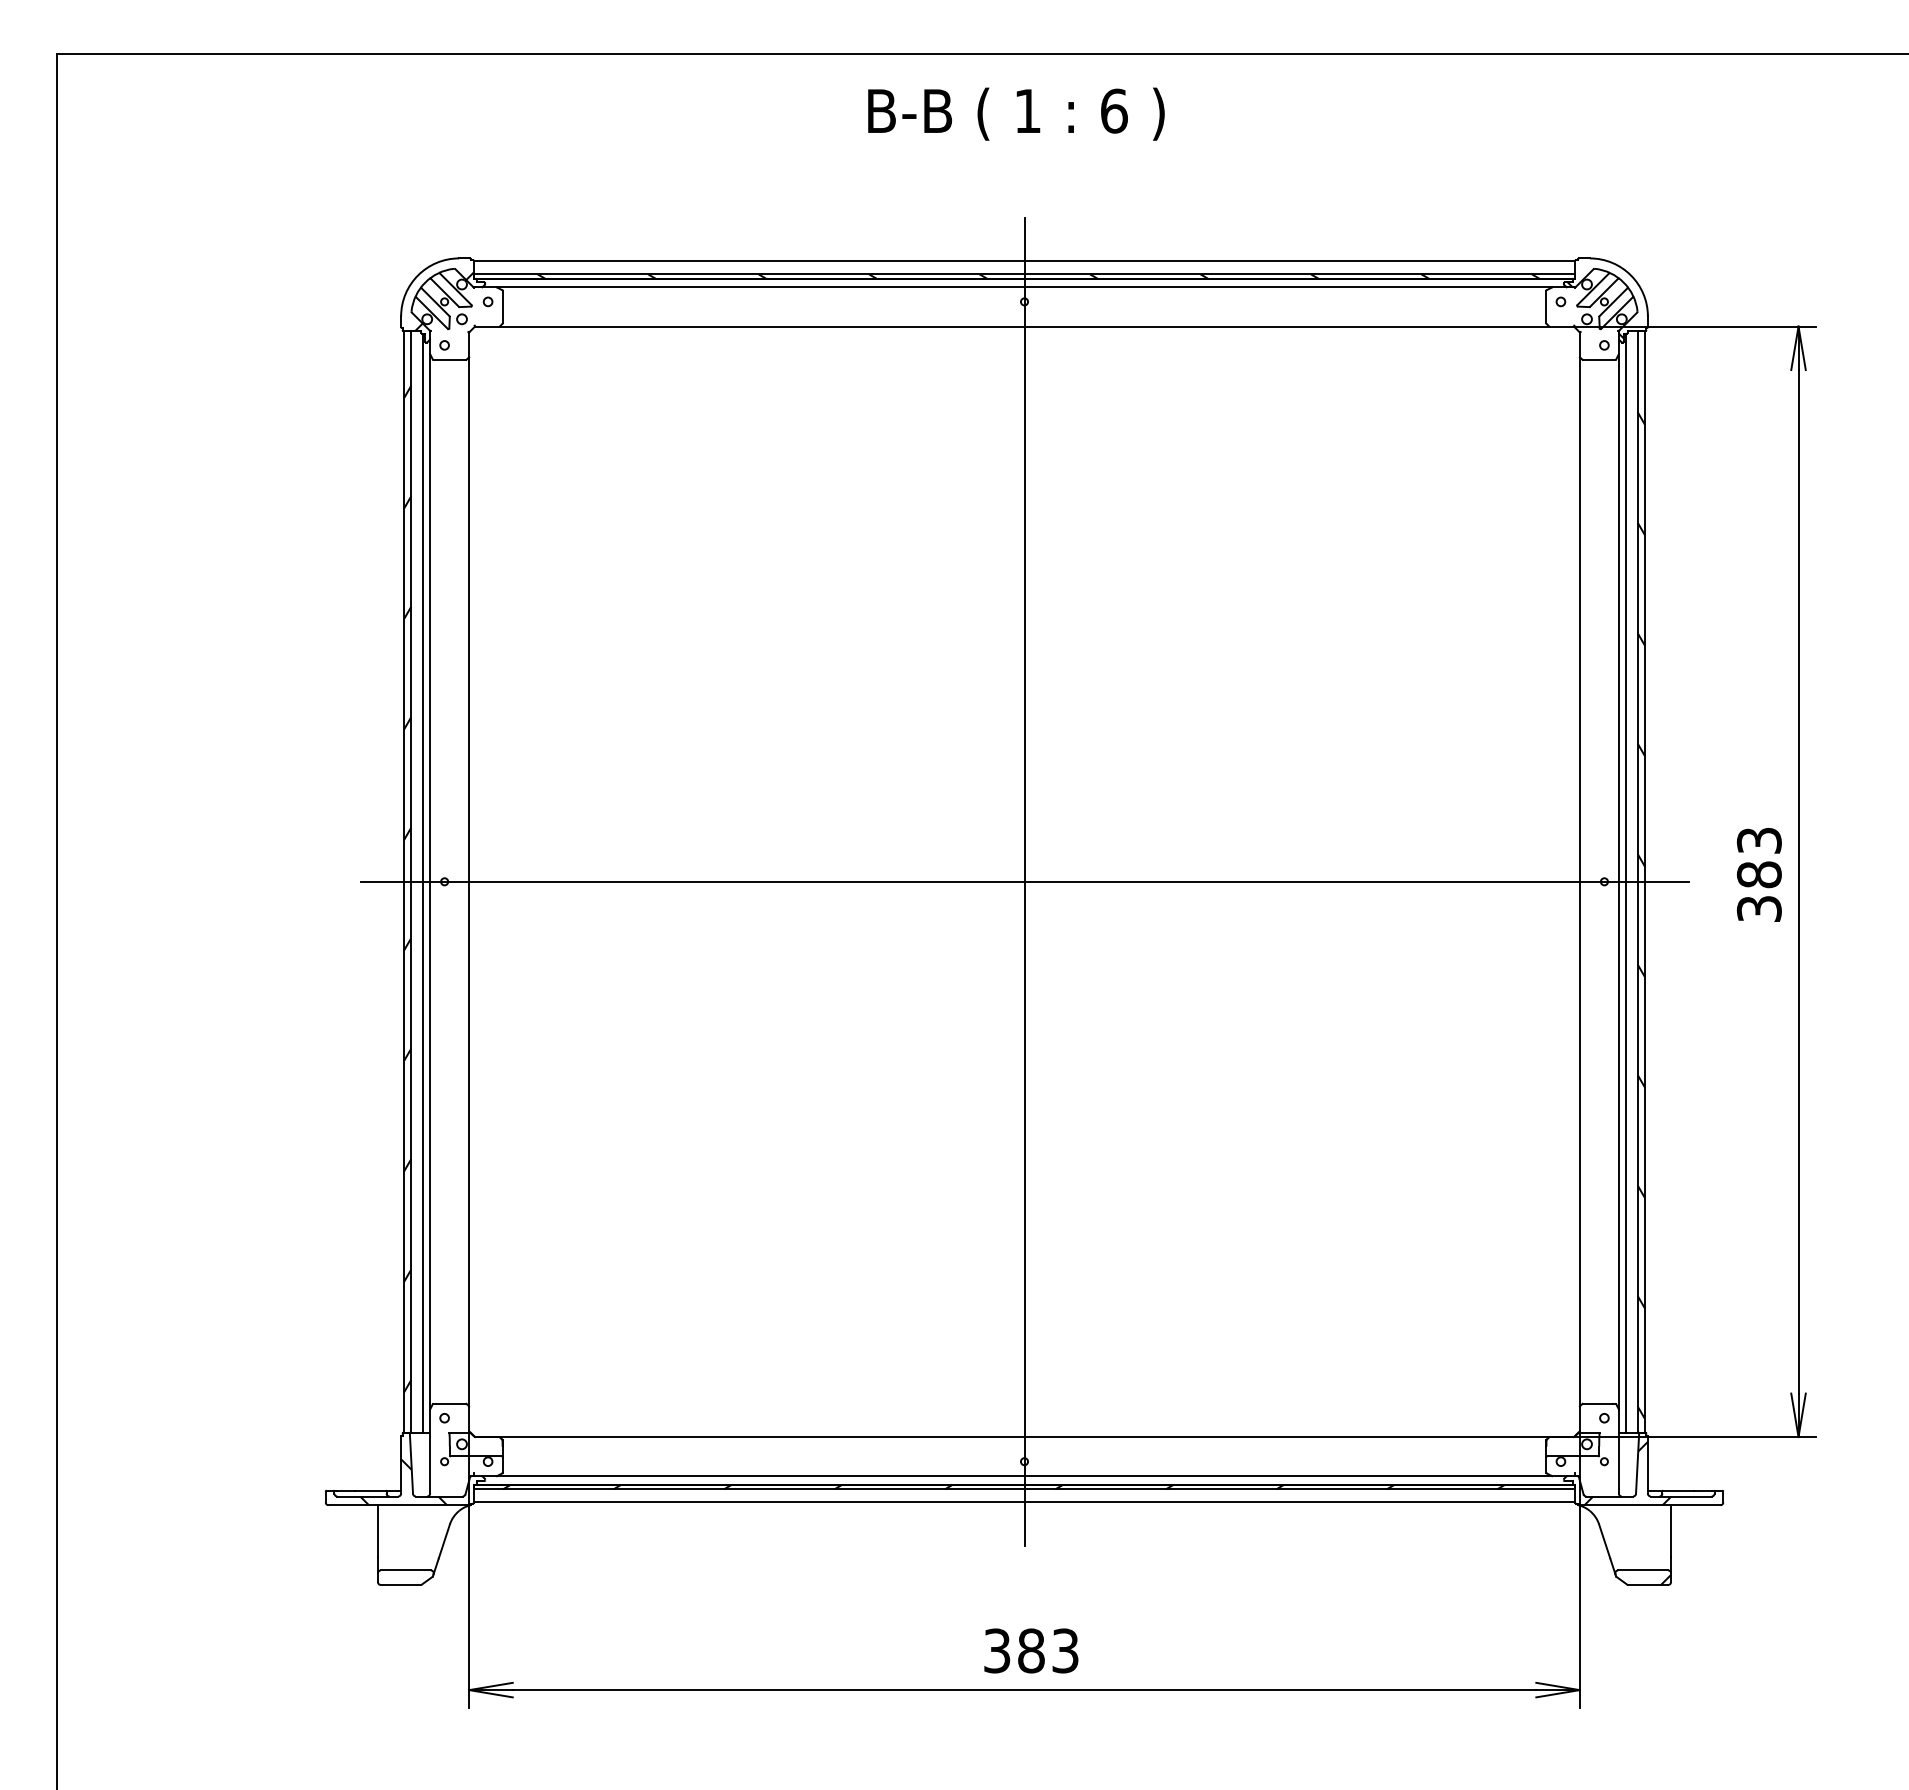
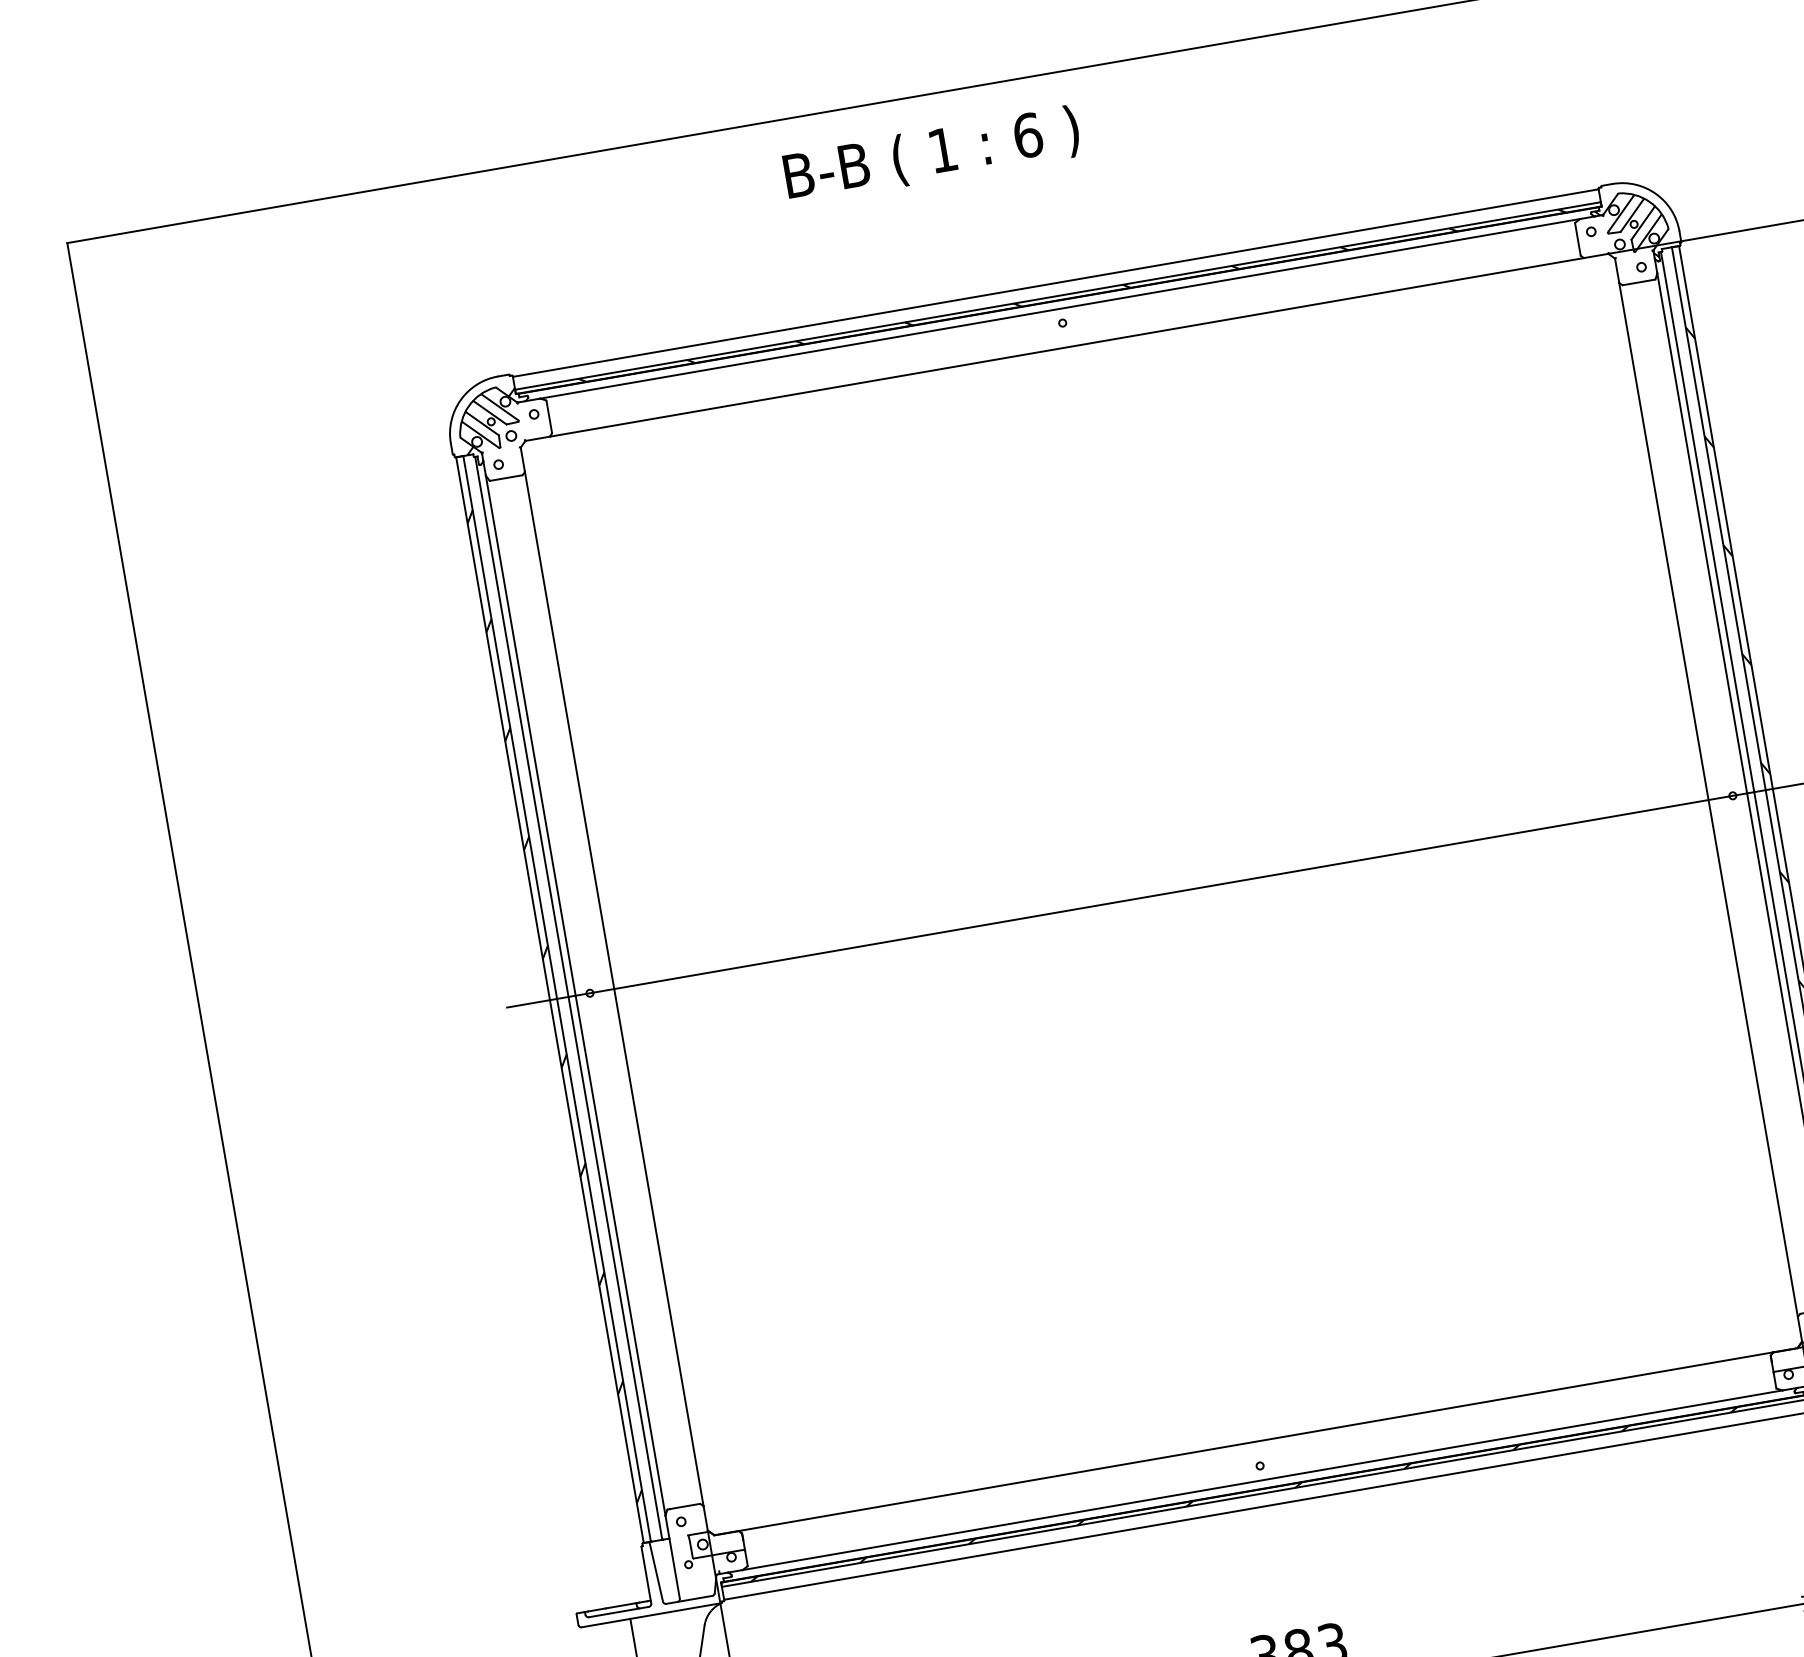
text: (1016, 113) -> (932, 154), moved
line: (1024, 881) -> (1161, 894), removed
hatch: (403, 1482) -> (651, 1592), removed

